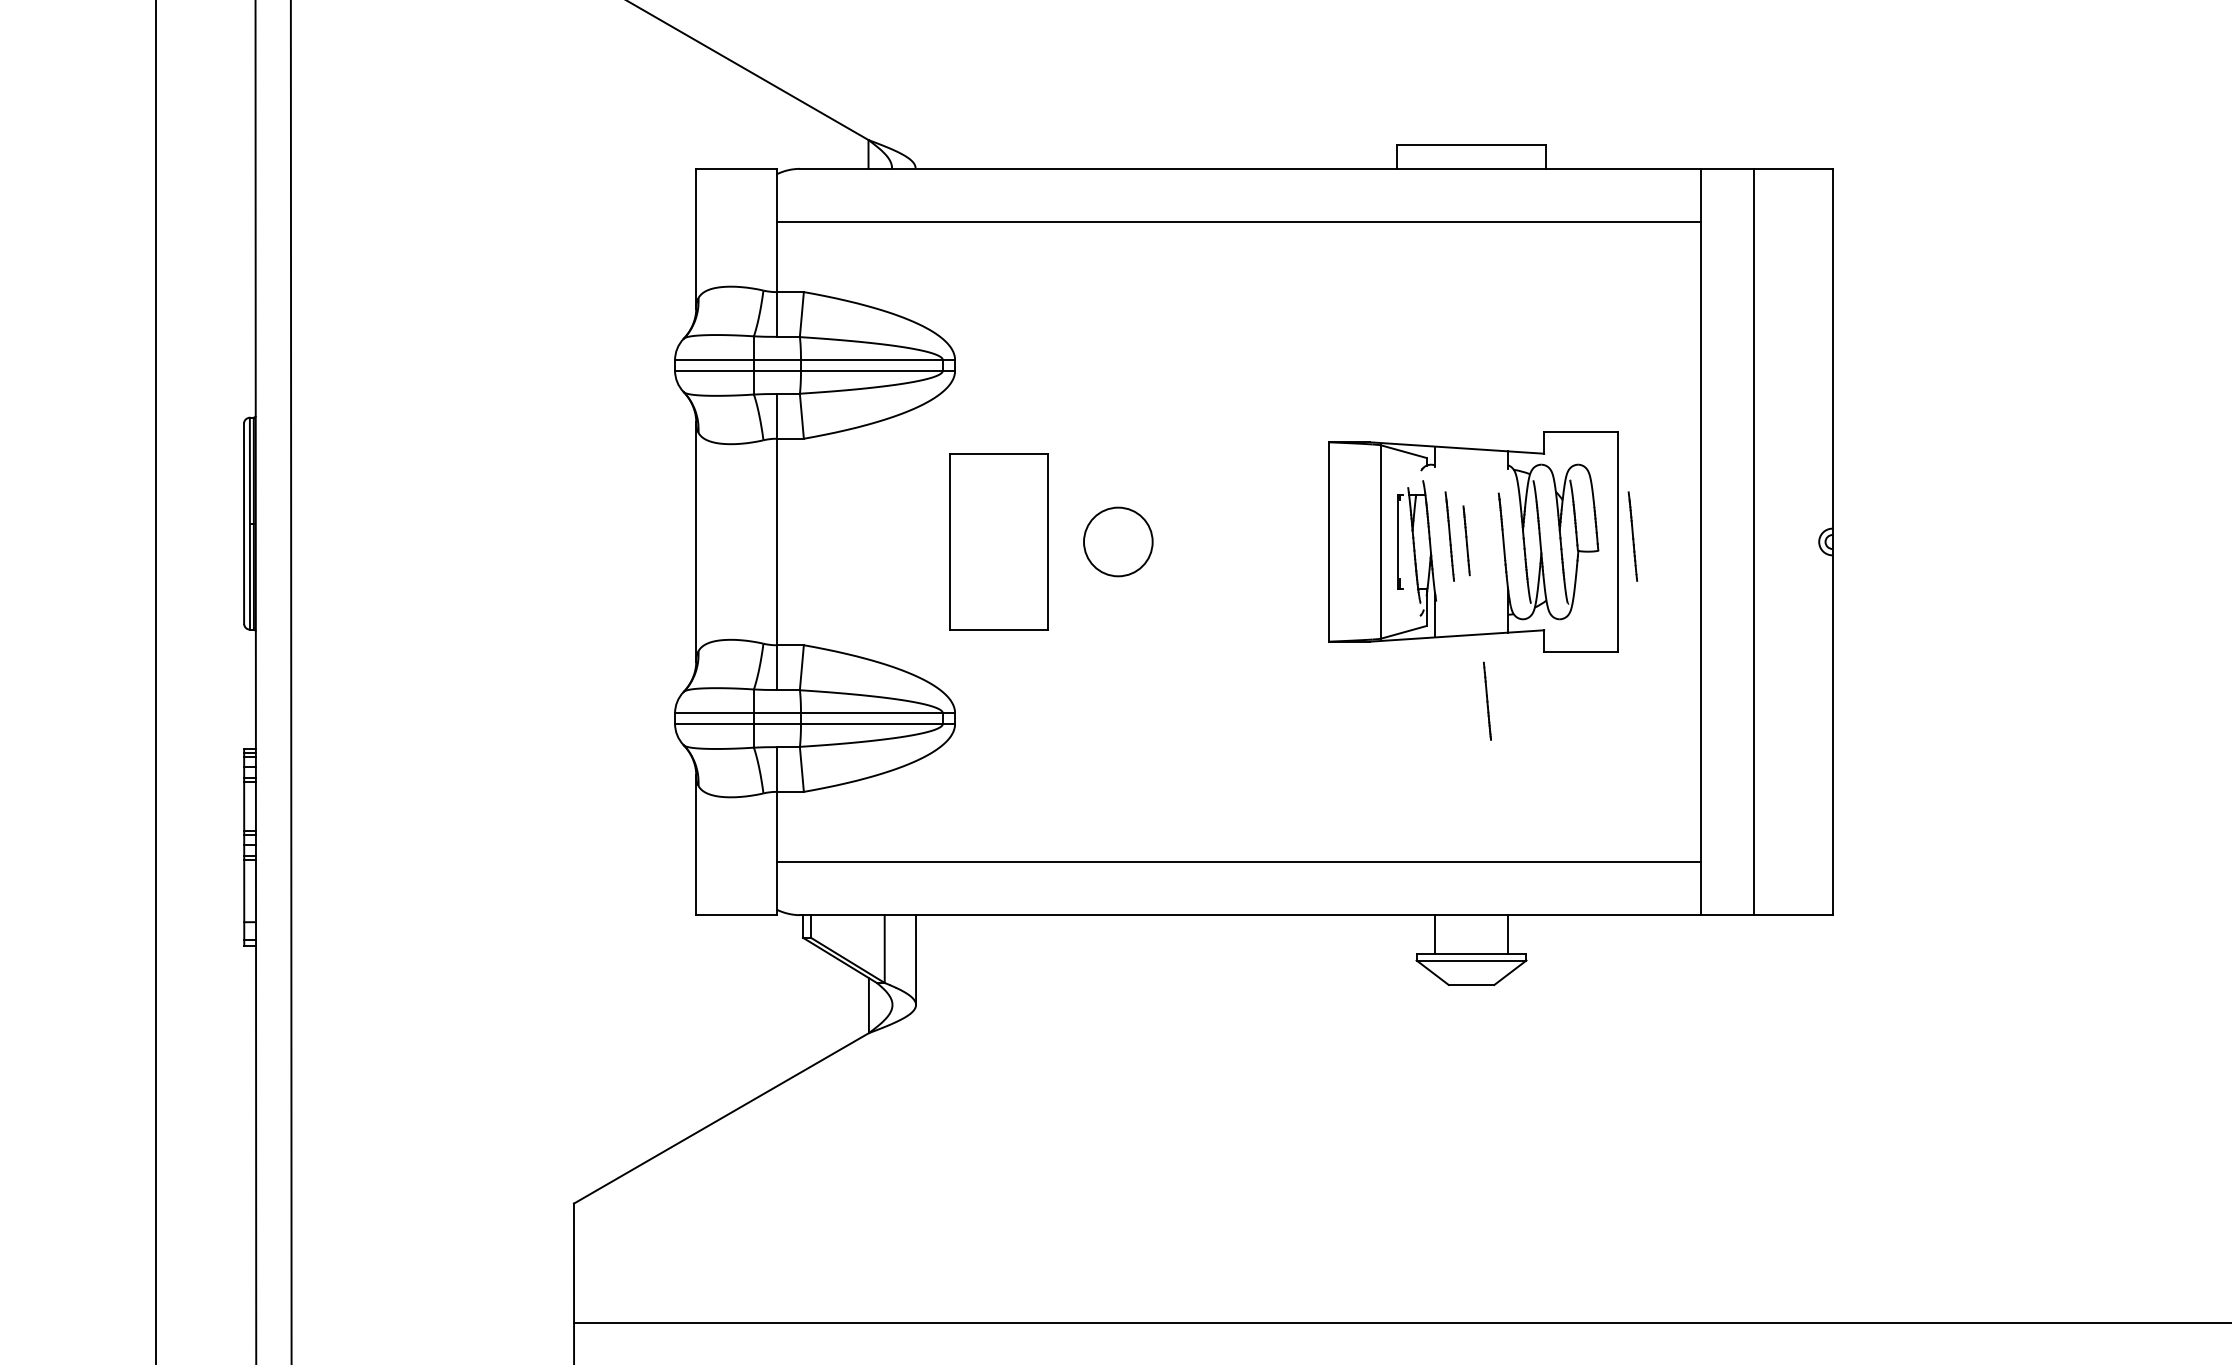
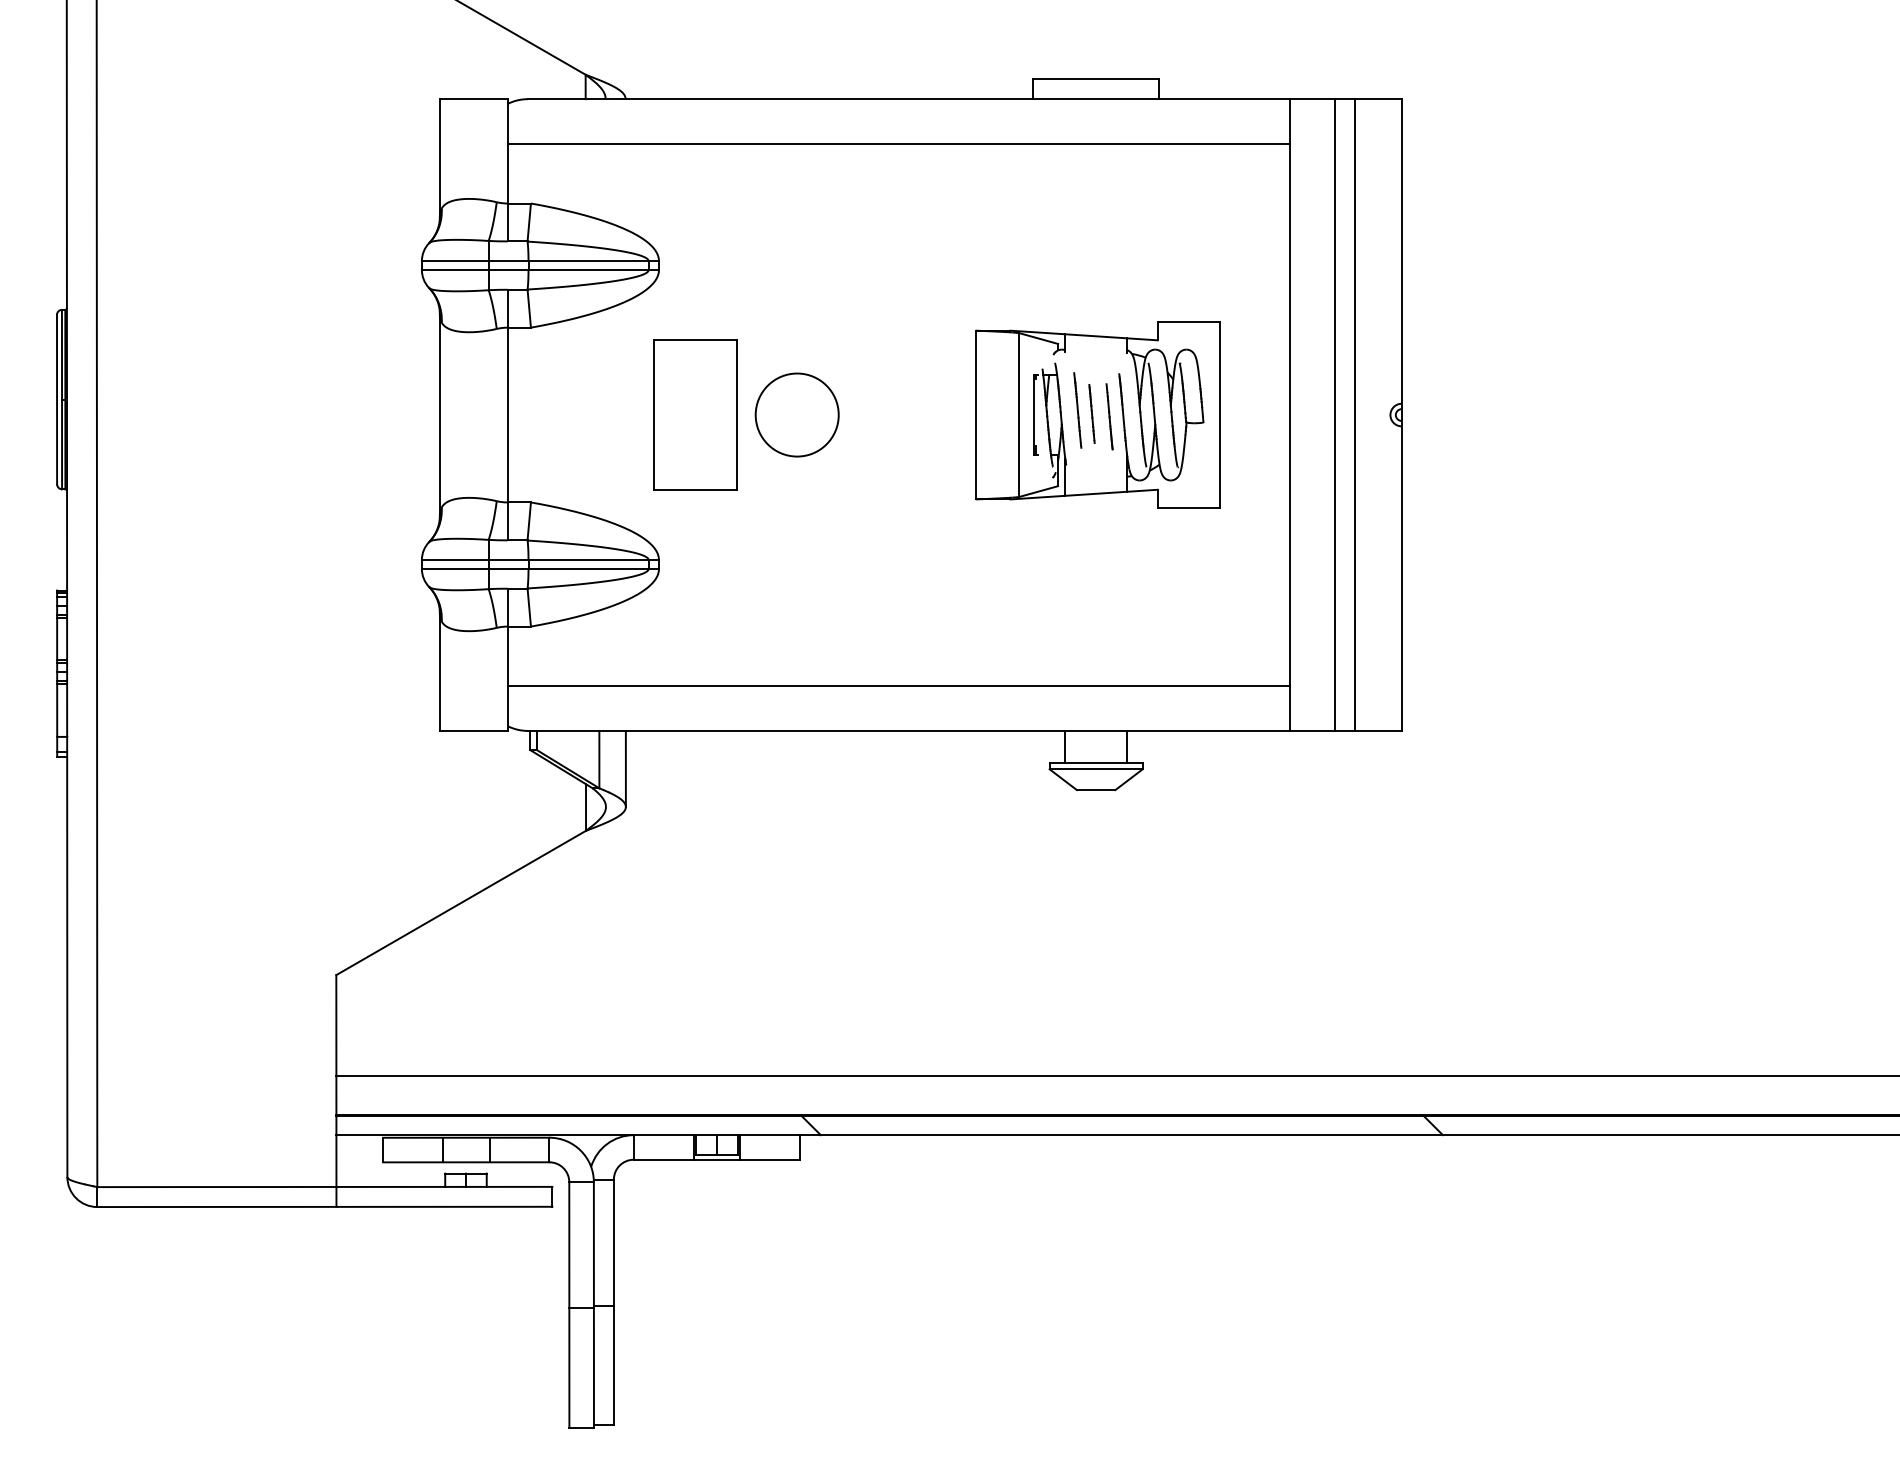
line: (1632, 536) -> (1232, 410), removed
circle: (1117, 541) -> (796, 414), size x1.43
line: (1777, 541) -> (1355, 414), added
line: (1487, 700) -> (1109, 416), moved

